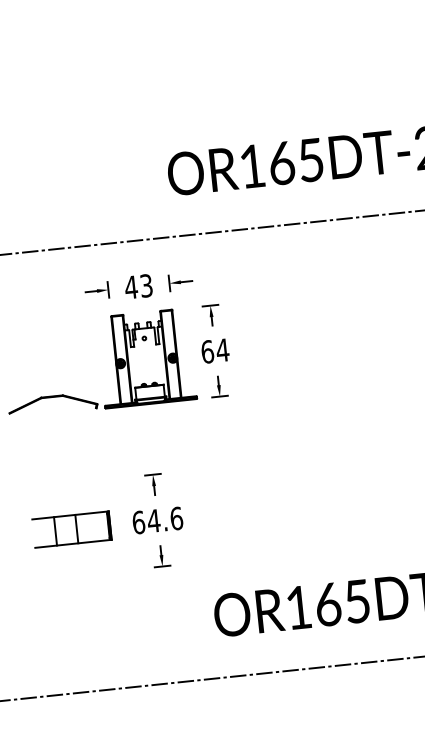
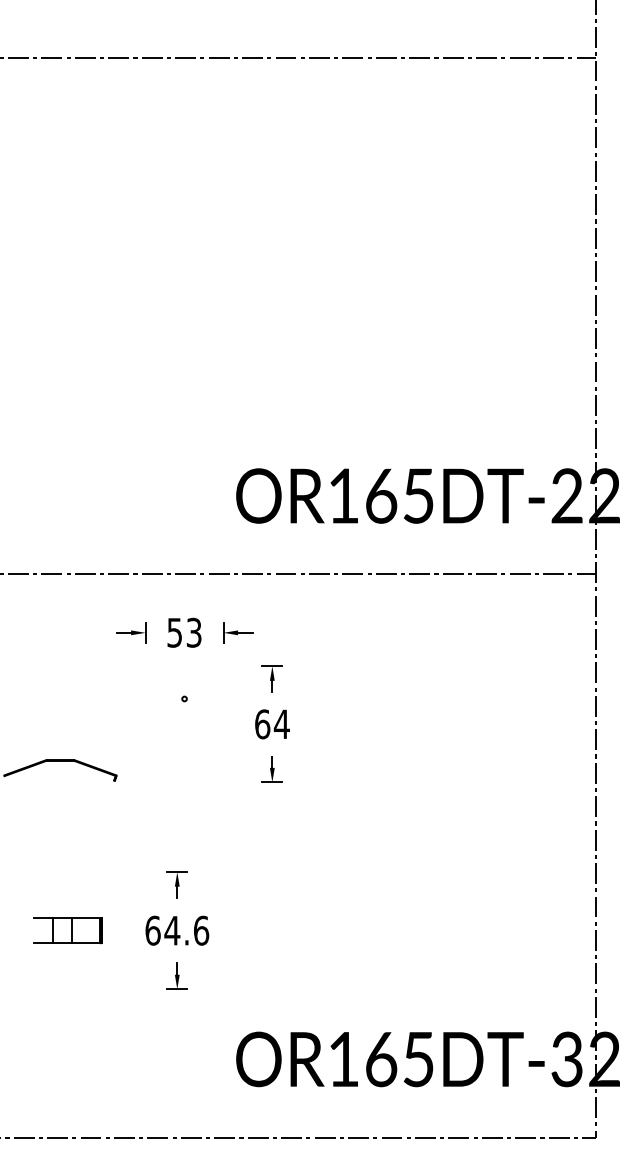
text: (131, 287) -> (174, 632), 43 -> 53
part: (146, 358) -> (184, 724), removed
part: (71, 529) -> (67, 930), size x0.7

